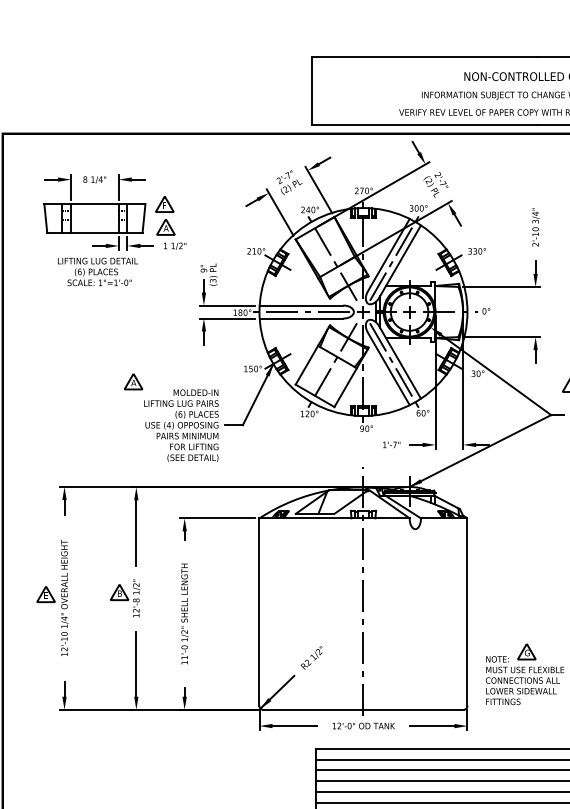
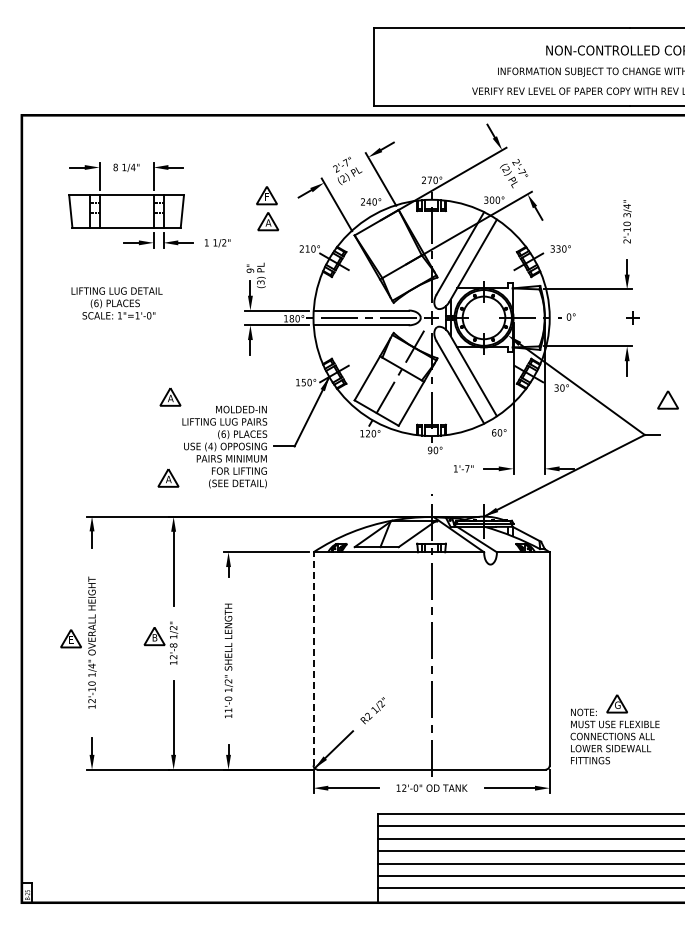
part: (165, 215) -> (267, 208), moved
line: (332, 258) -> (396, 257), removed
line: (394, 258) -> (466, 257), removed
text: (97, 272) -> (116, 303), moved
part: (409, 311) -> (632, 317), moved
line: (394, 365) -> (466, 378), removed
part: (131, 452) -> (168, 477), added
line: (259, 611) -> (313, 658), solid -> dashed

